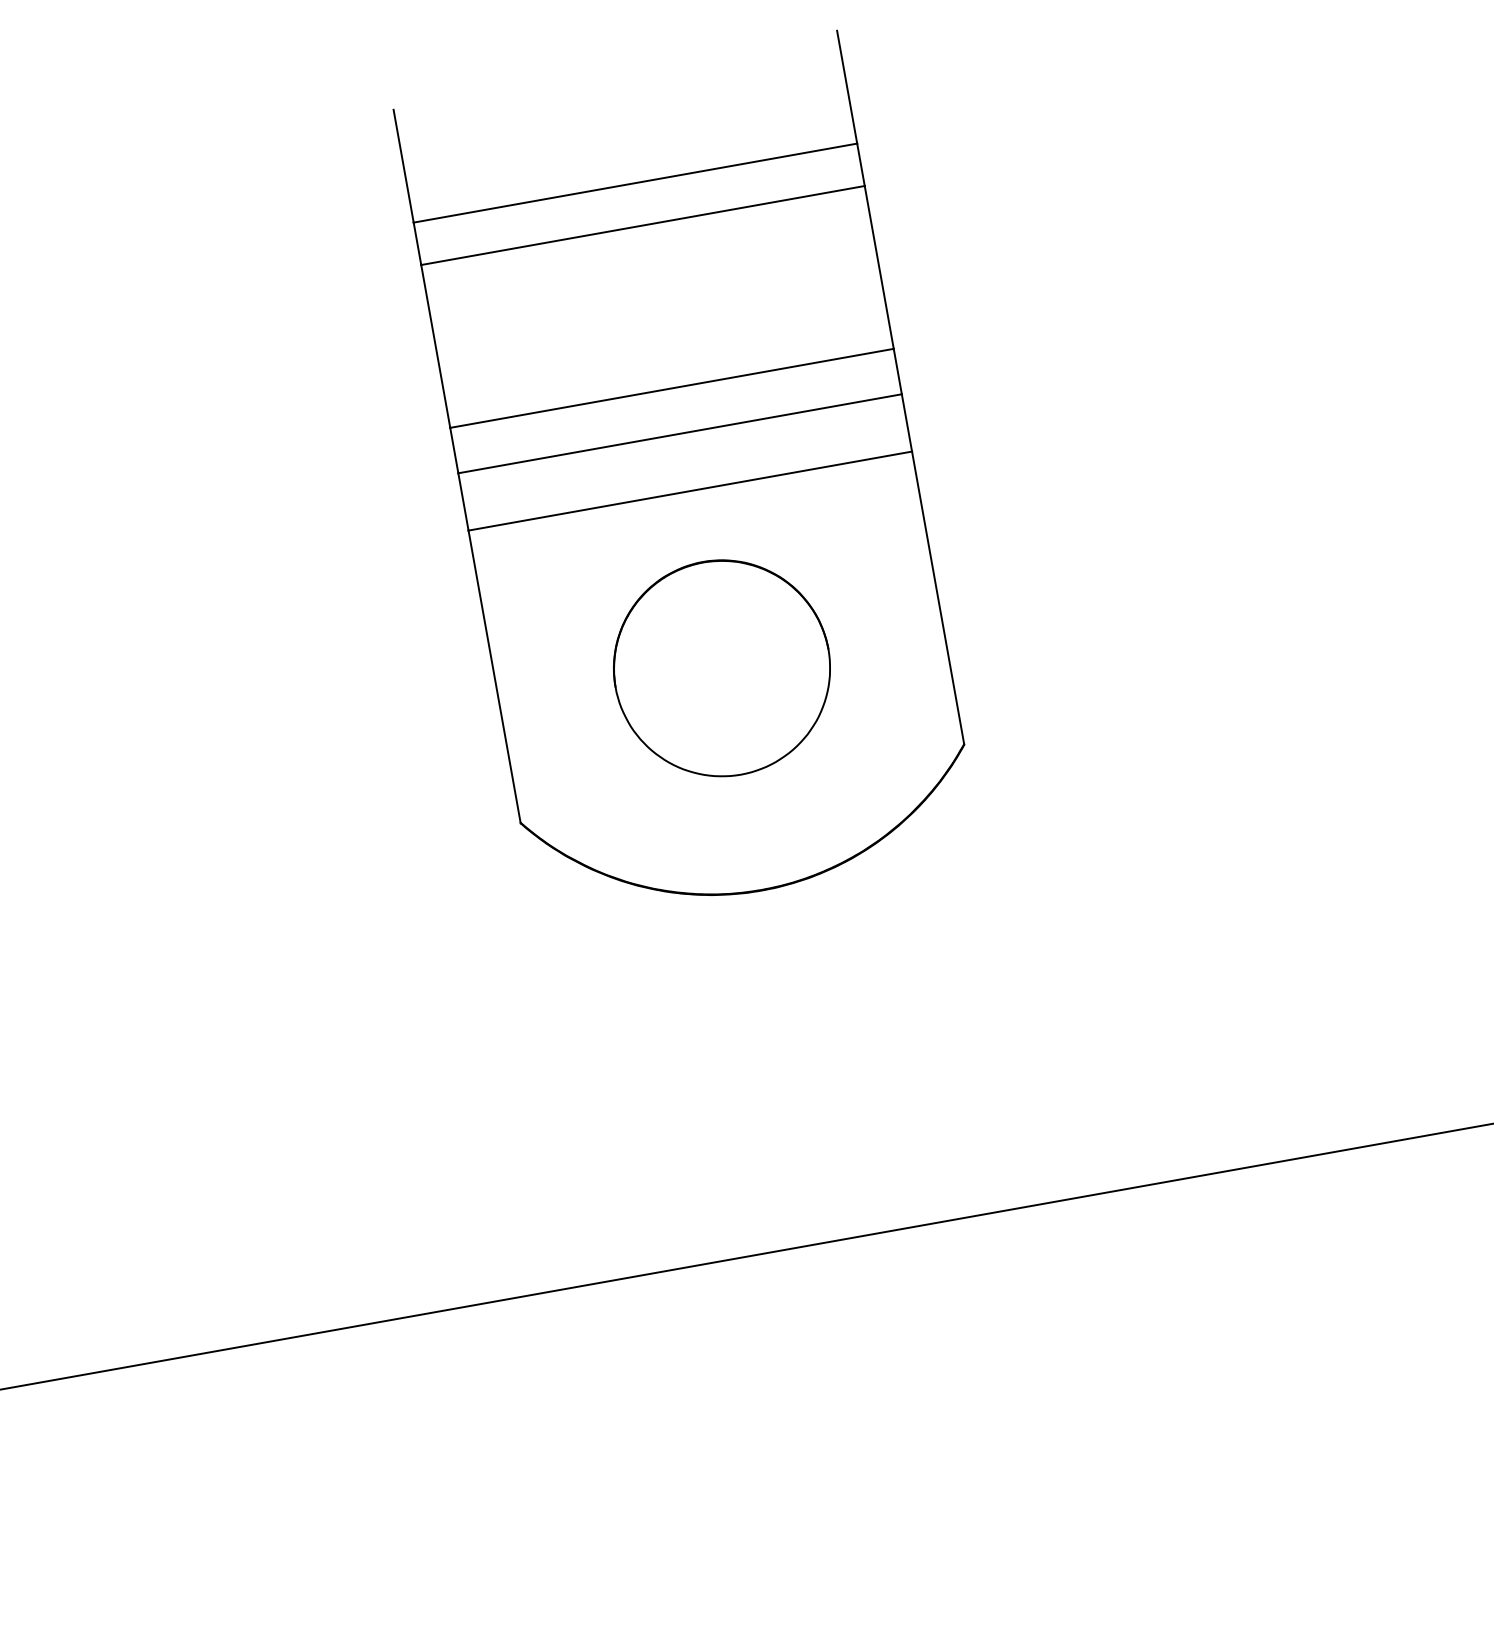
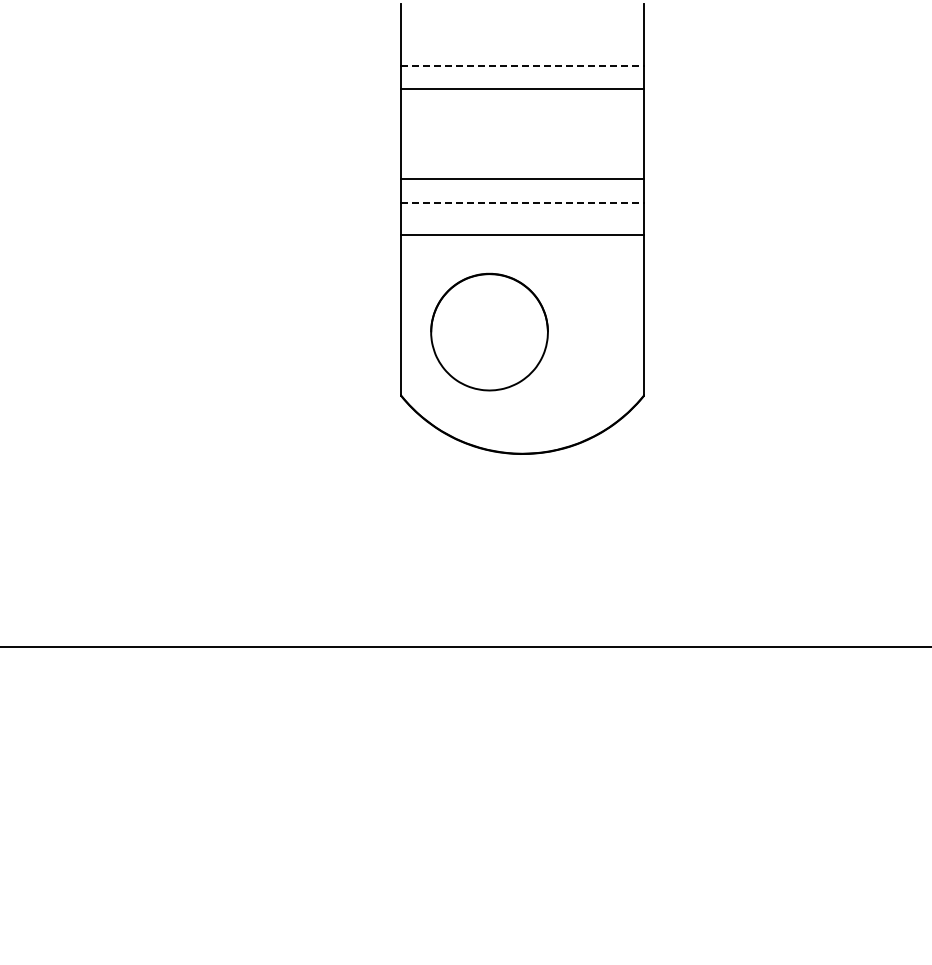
line: (635, 182) -> (522, 65), solid -> dashed
line: (680, 433) -> (522, 203), solid -> dashed
part: (721, 667) -> (489, 331), moved

